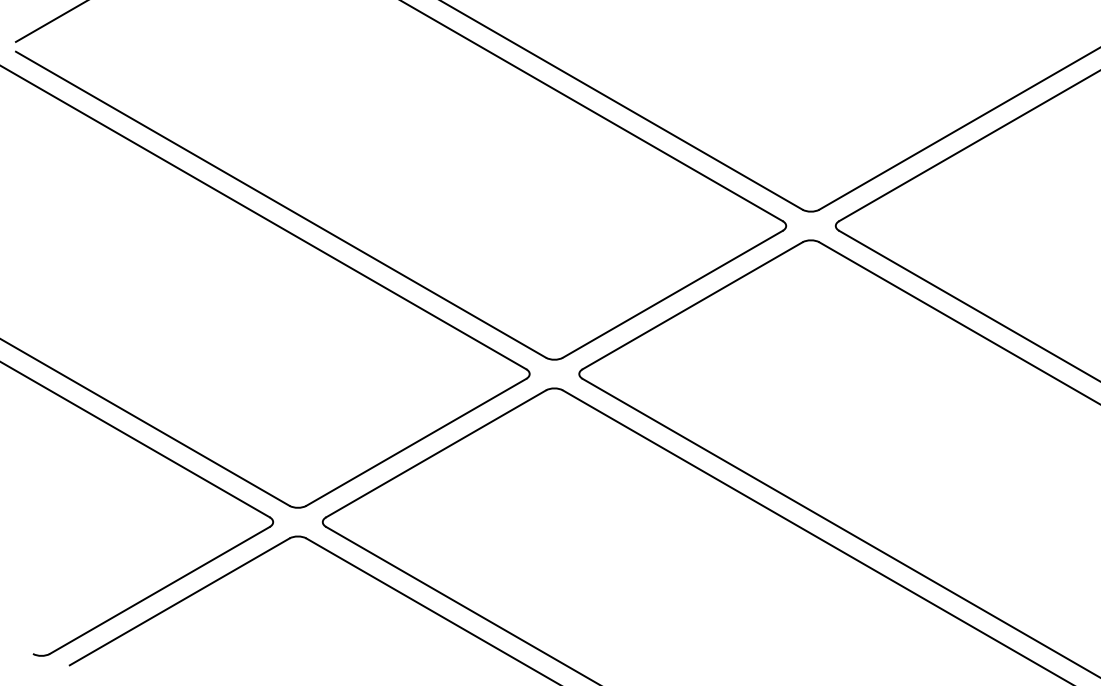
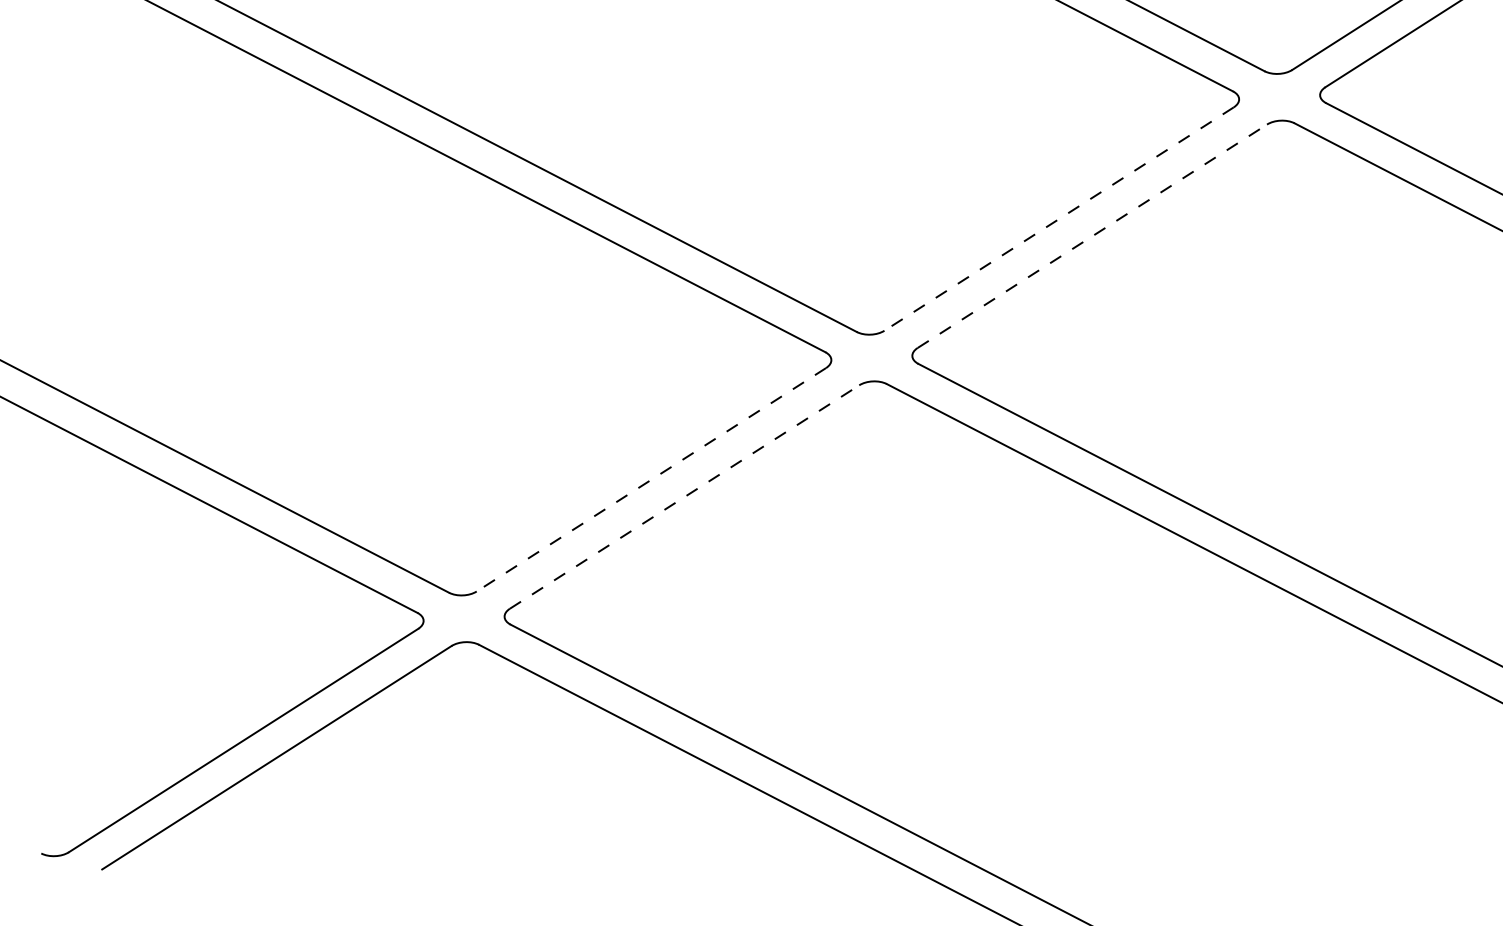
line: (672, 294) -> (1058, 219), solid -> dashed
line: (692, 305) -> (1092, 235), solid -> dashed
line: (416, 442) -> (651, 479), solid -> dashed
line: (436, 453) -> (685, 496), solid -> dashed

